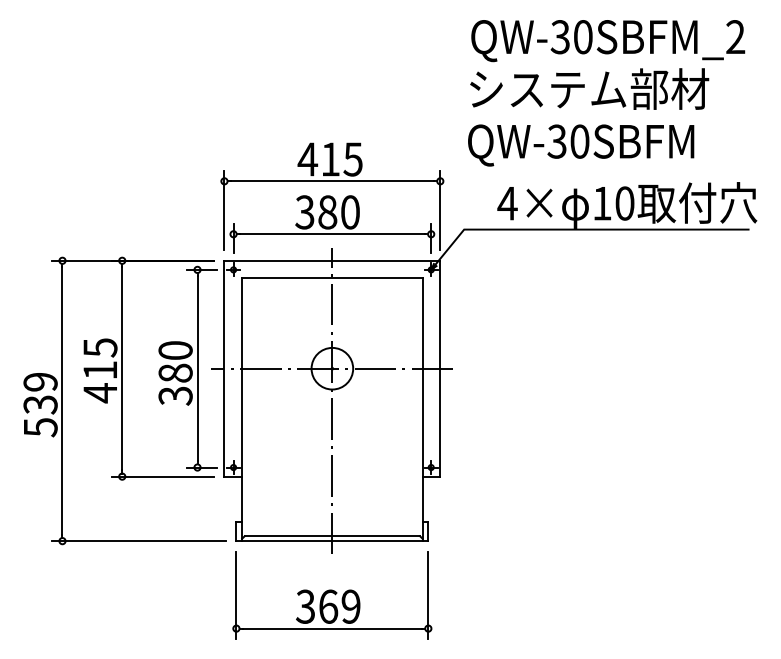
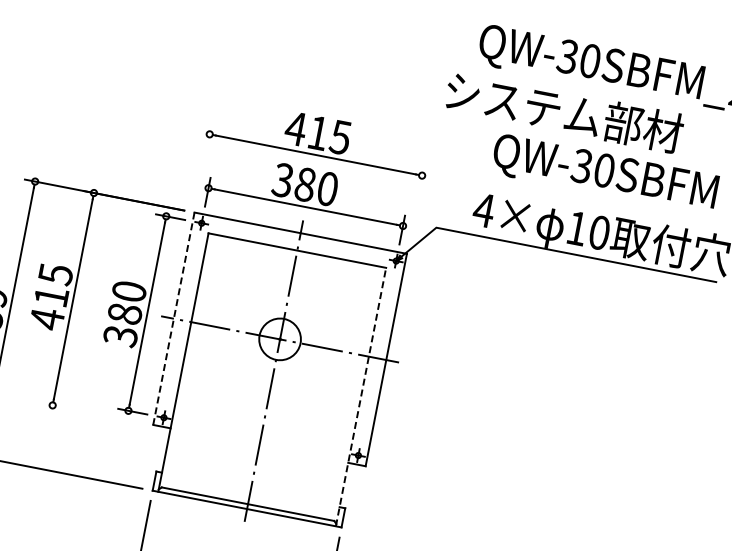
text: (589, 88) -> (564, 111), moved
text: (581, 145) -> (605, 174), moved
line: (224, 210) -> (204, 163), removed
line: (440, 210) -> (416, 204), removed
line: (224, 368) -> (173, 318), solid -> dashed
line: (422, 409) -> (360, 396), solid -> dashed
line: (162, 476) -> (92, 412), removed

